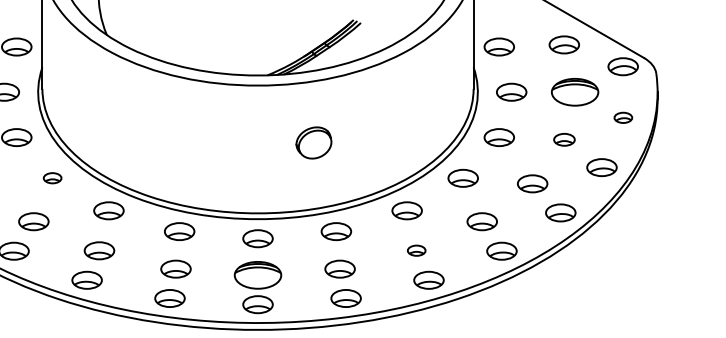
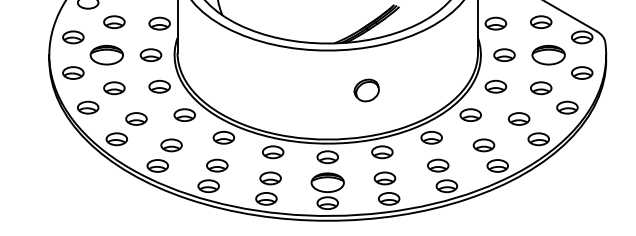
part: (623, 117) -> (582, 72), size x1.67
part: (564, 140) -> (541, 88), size x1.43
part: (52, 177) -> (184, 114), size x1.67
part: (416, 250) -> (438, 165), size x1.67

